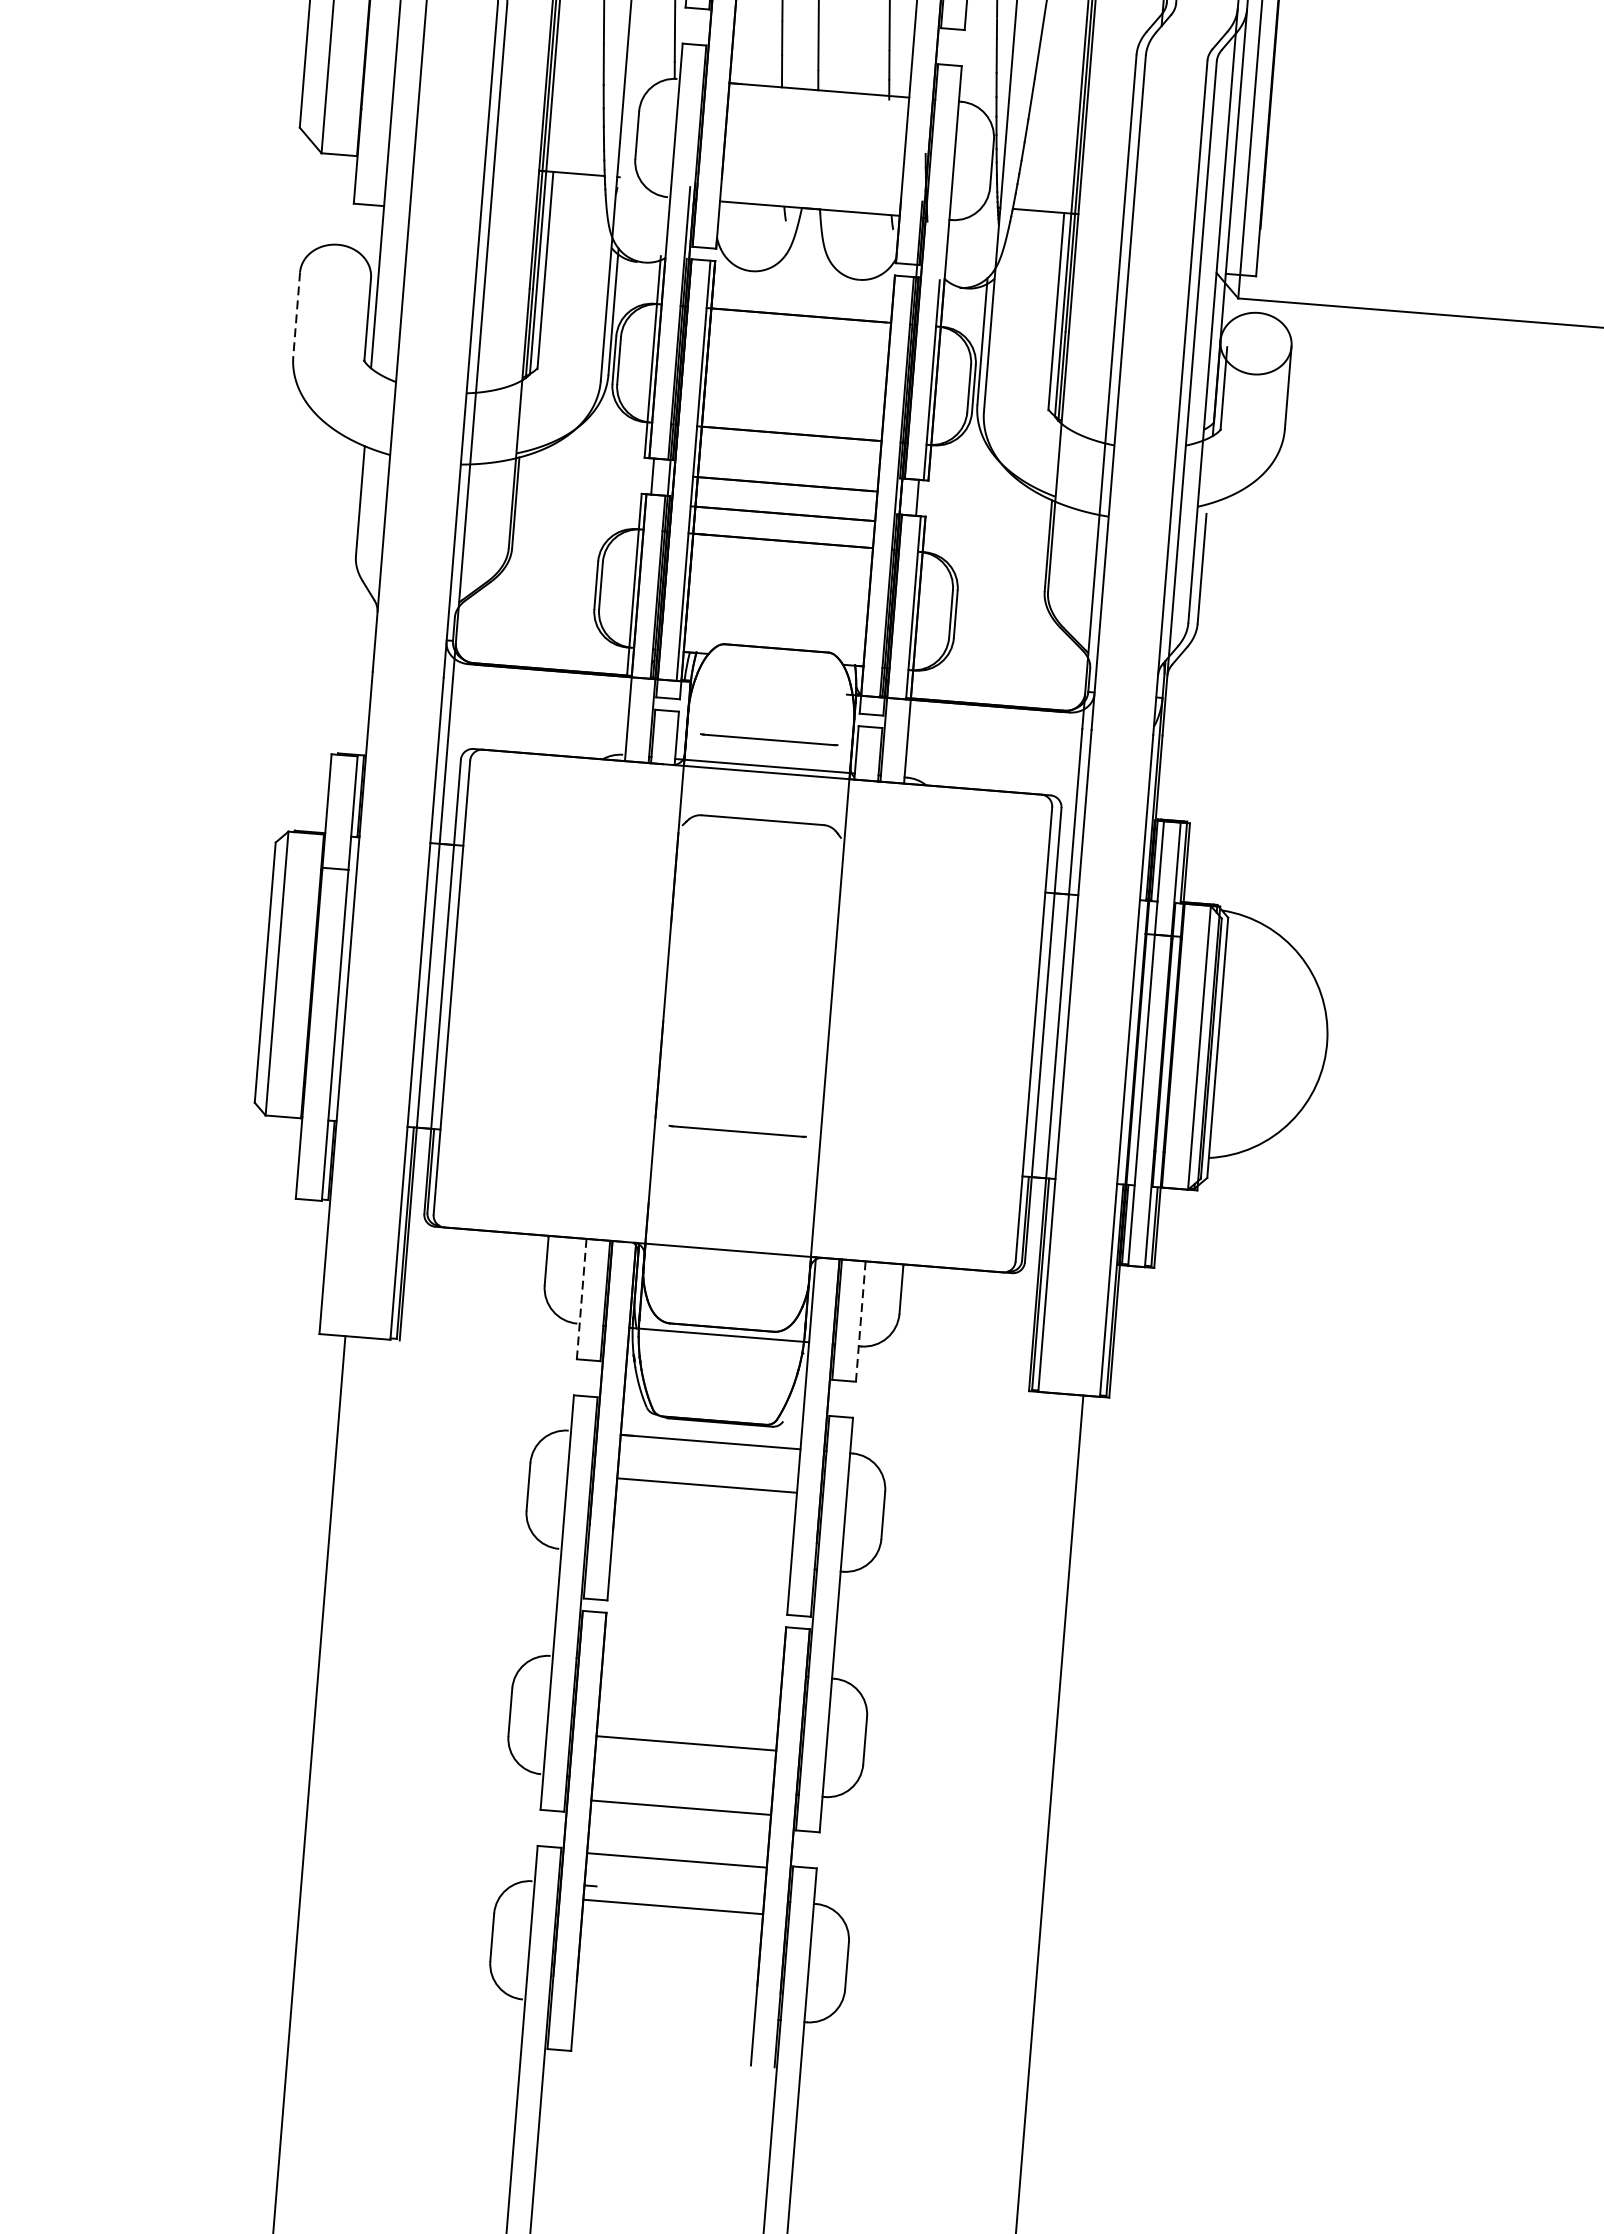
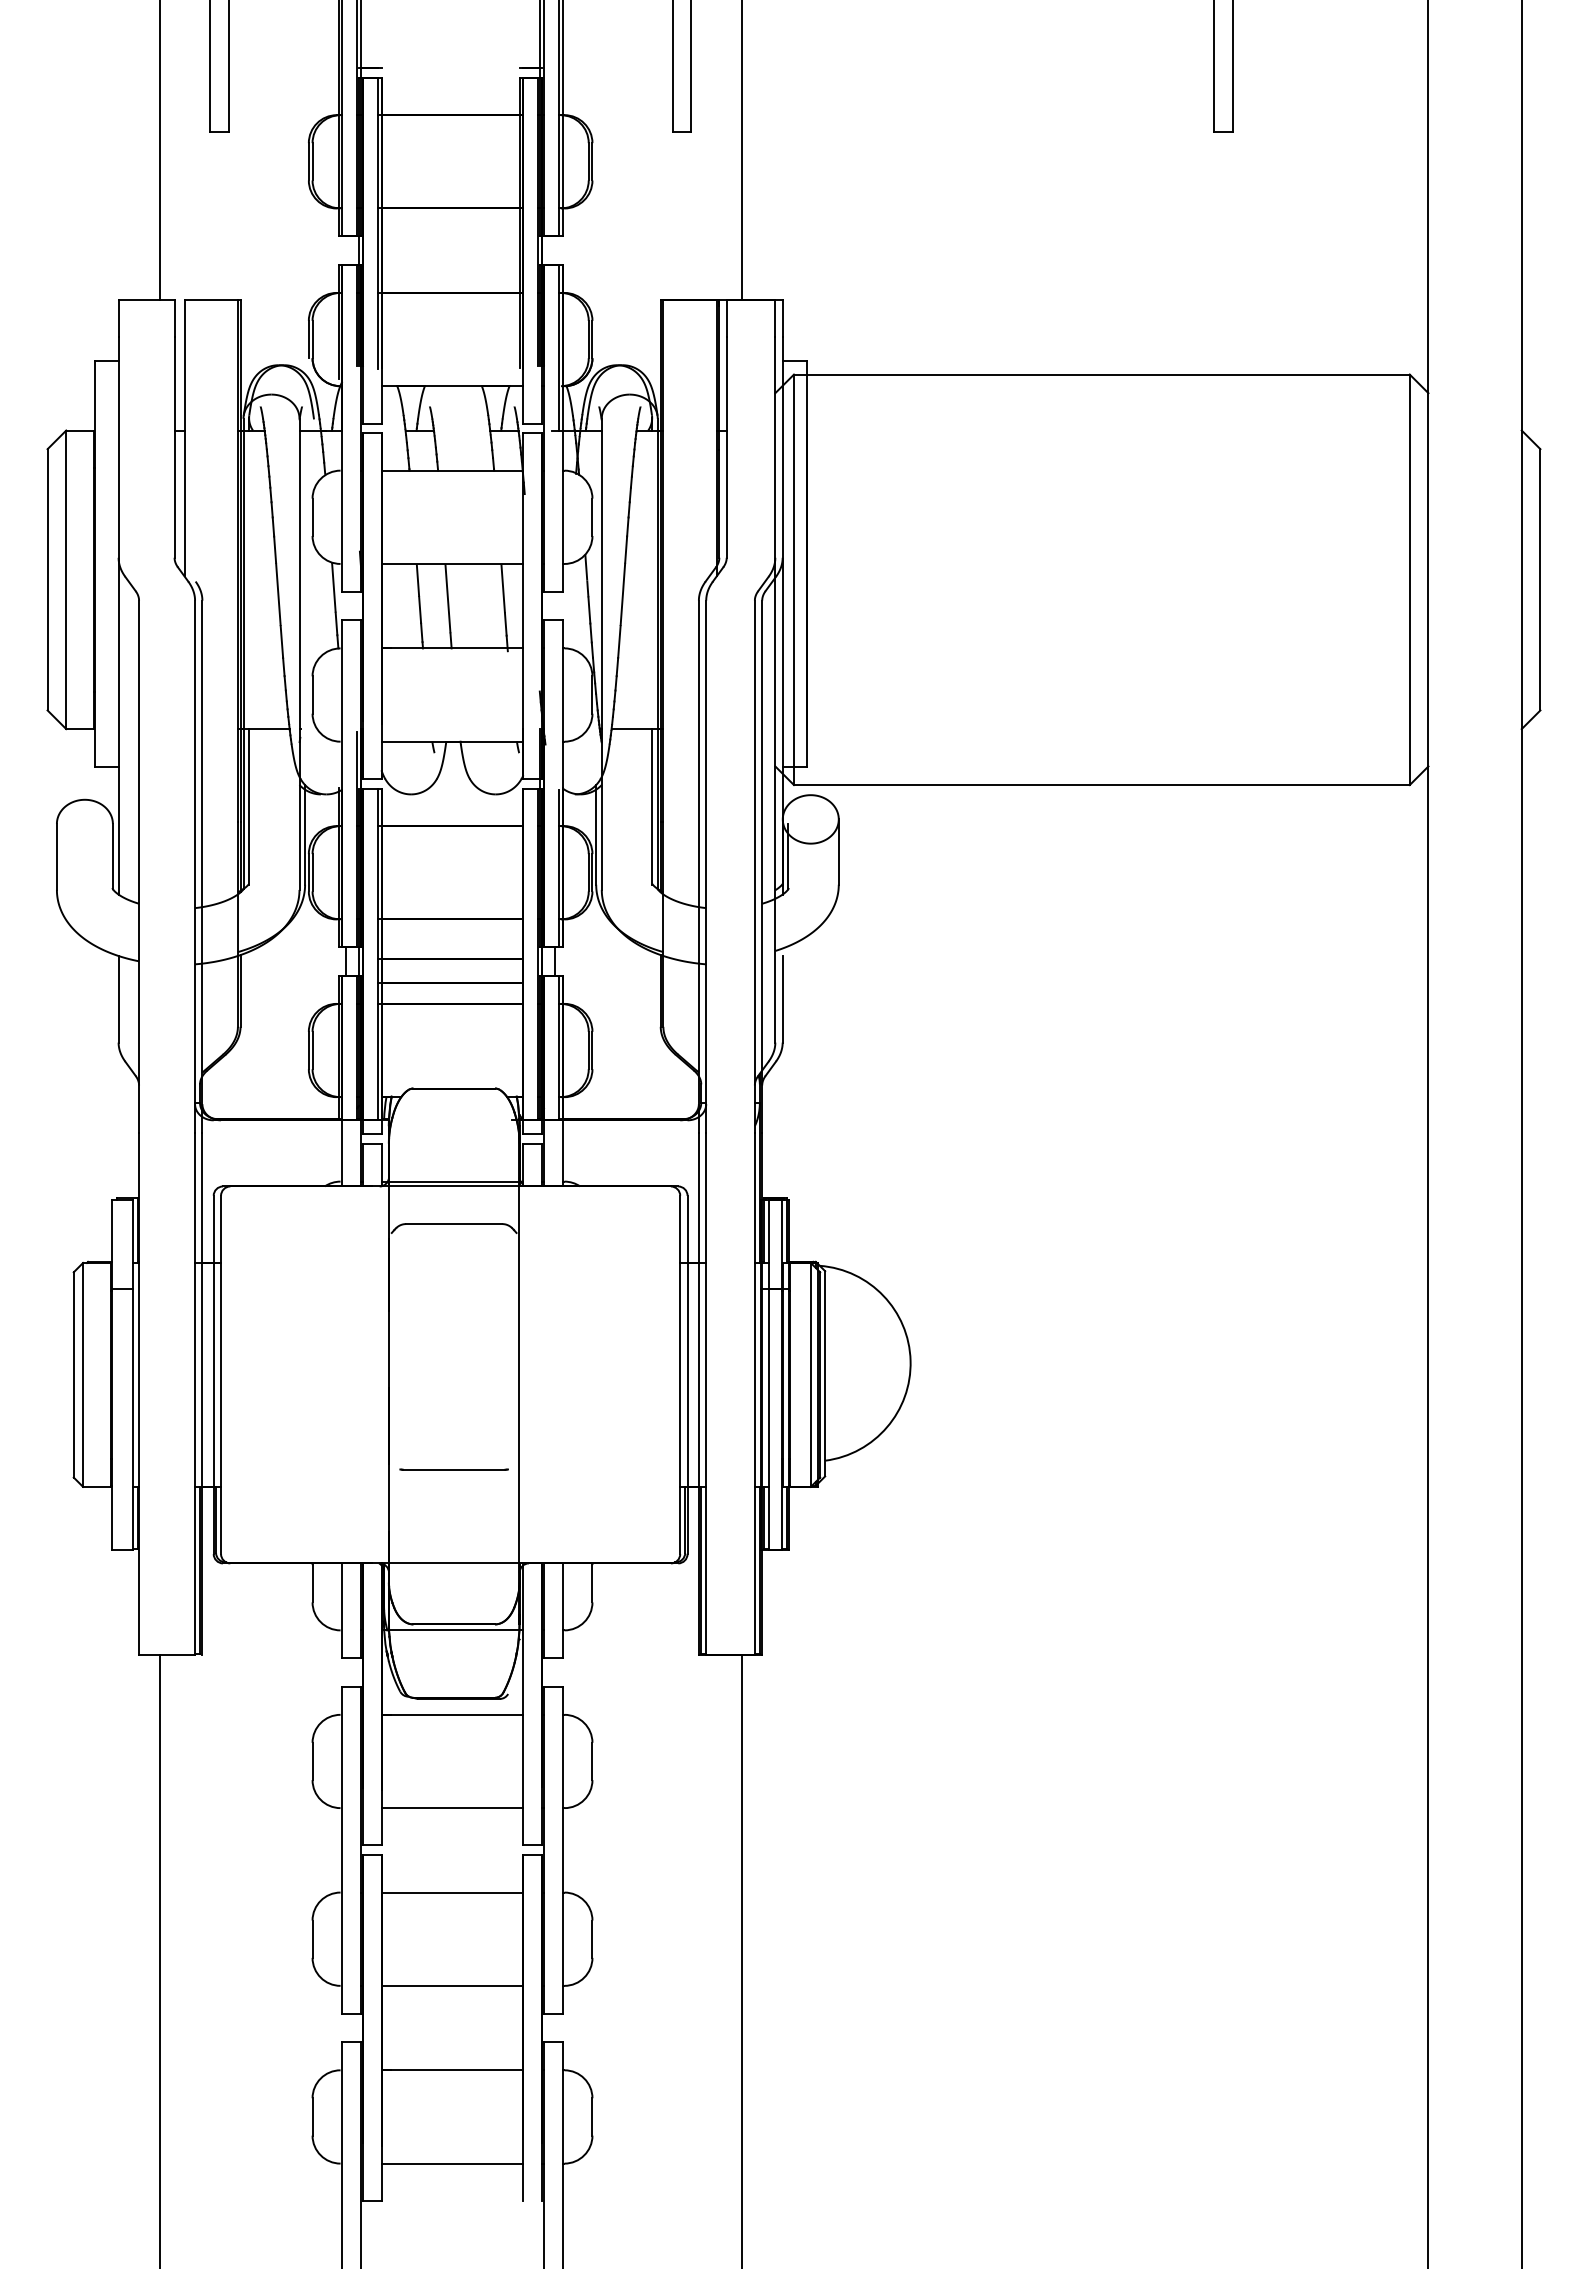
line: (296, 313) -> (56, 856), dashed -> solid
line: (768, 739) -> (453, 1160), removed
line: (581, 1299) -> (342, 1611), dashed -> solid
line: (860, 1322) -> (562, 1611), dashed -> solid
line: (707, 1486) -> (452, 1808), moved
line: (686, 1743) -> (452, 1892), moved
line: (681, 1807) -> (452, 2070), moved
line: (676, 1859) -> (452, 1985), moved
line: (673, 1906) -> (452, 2163), moved

